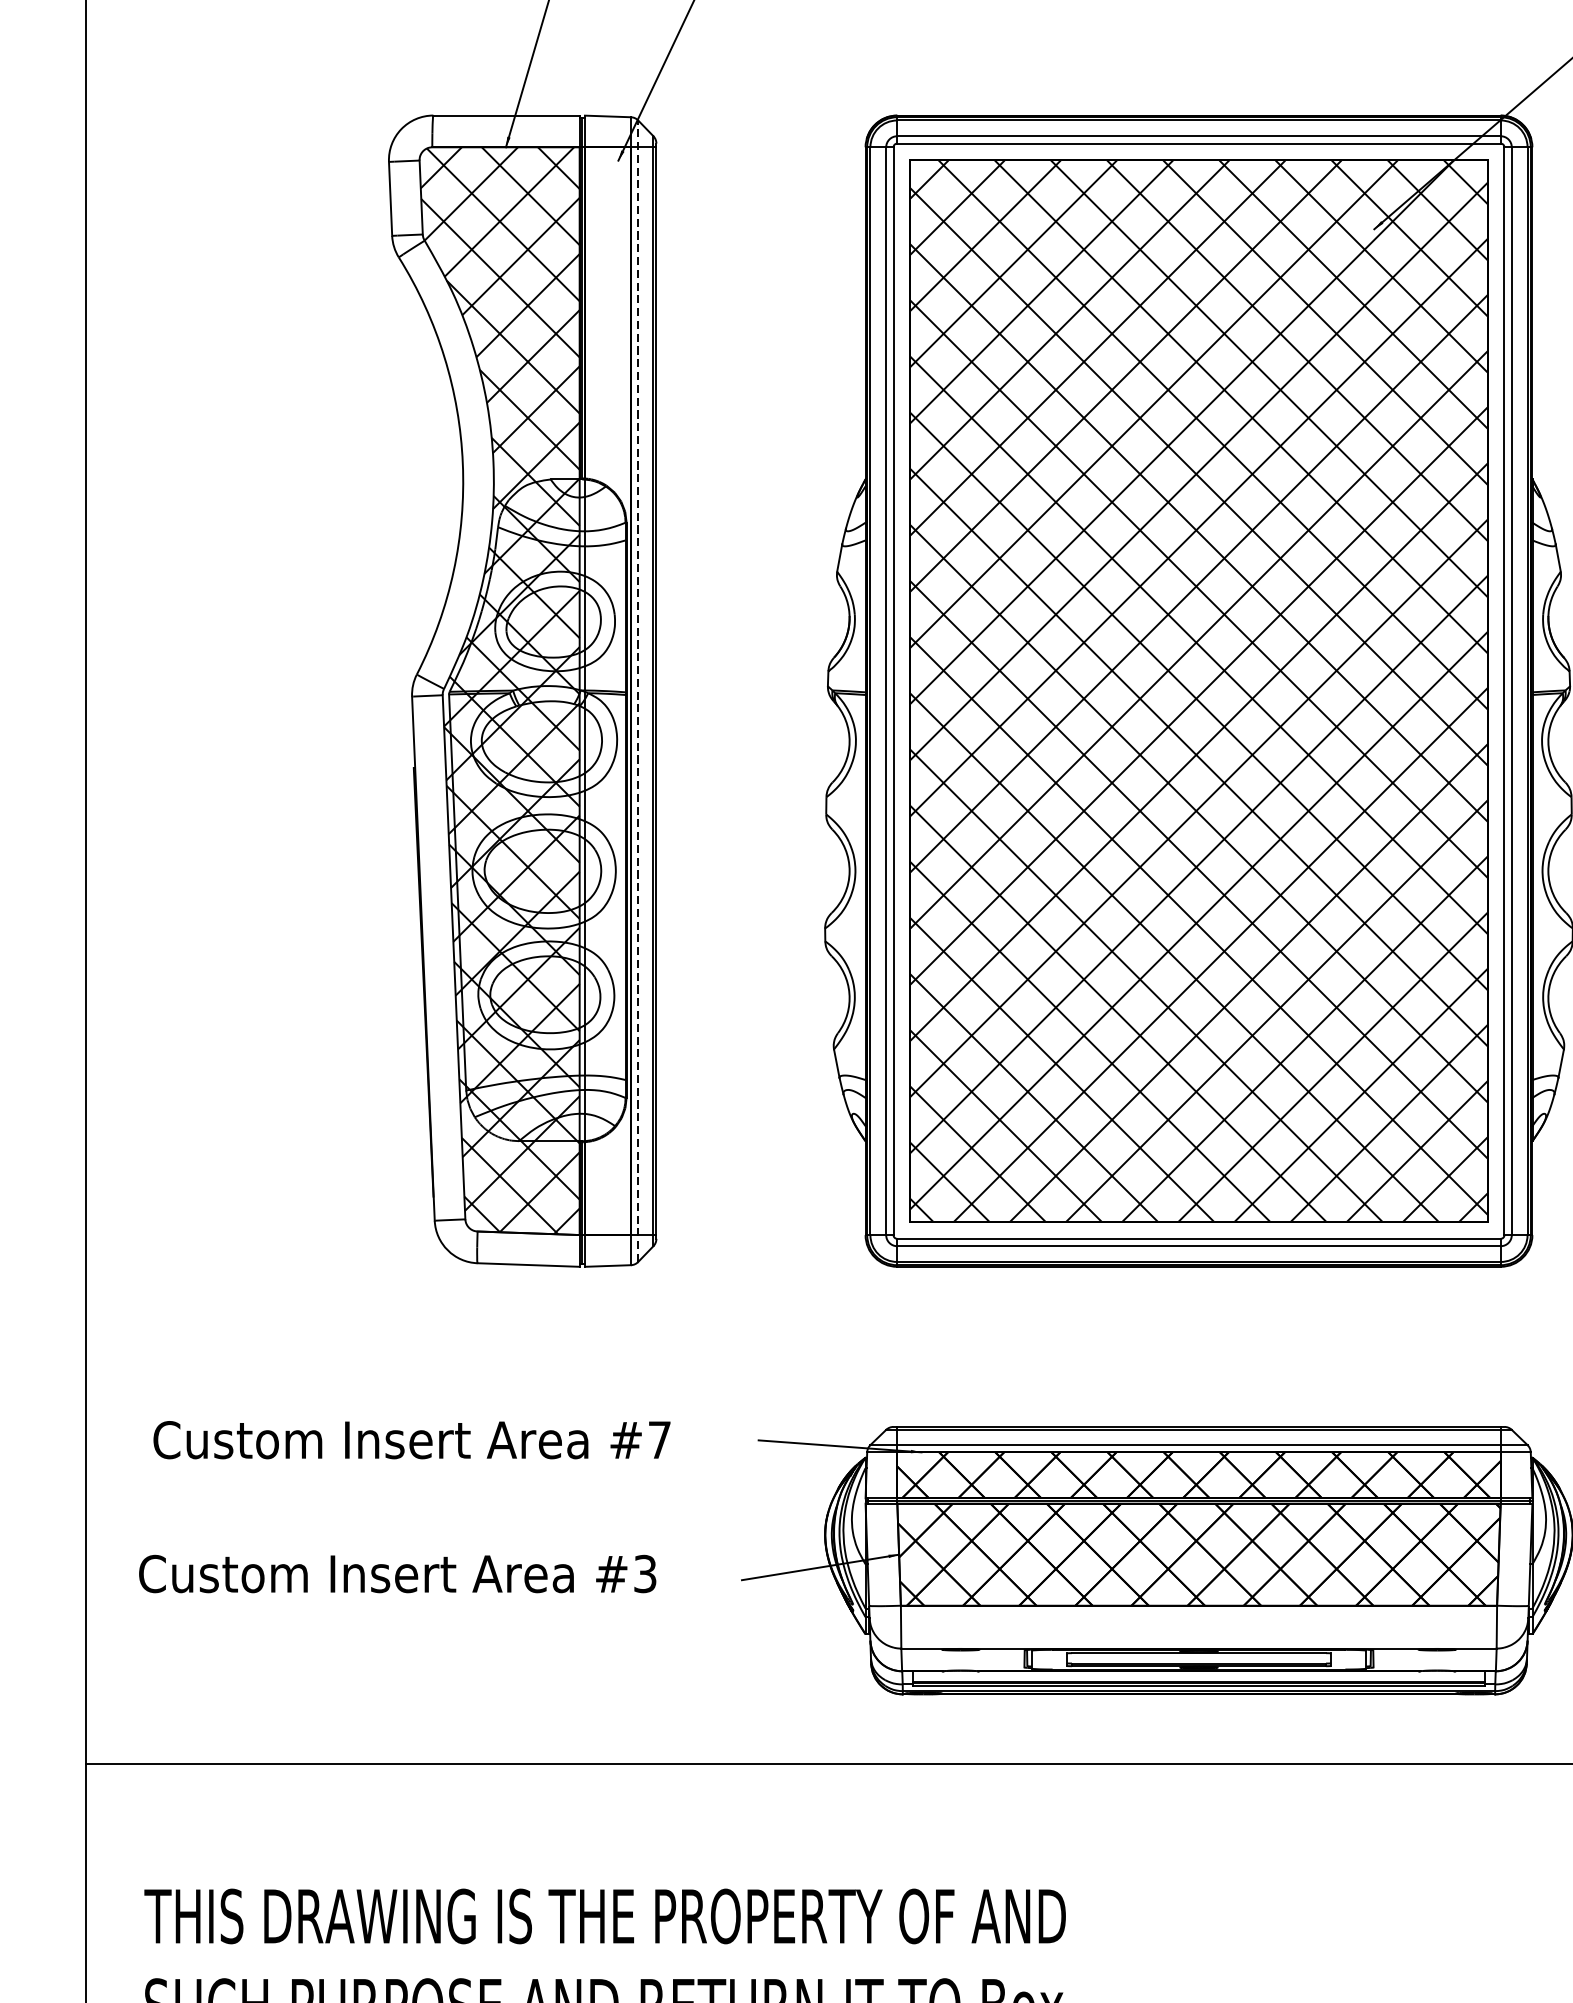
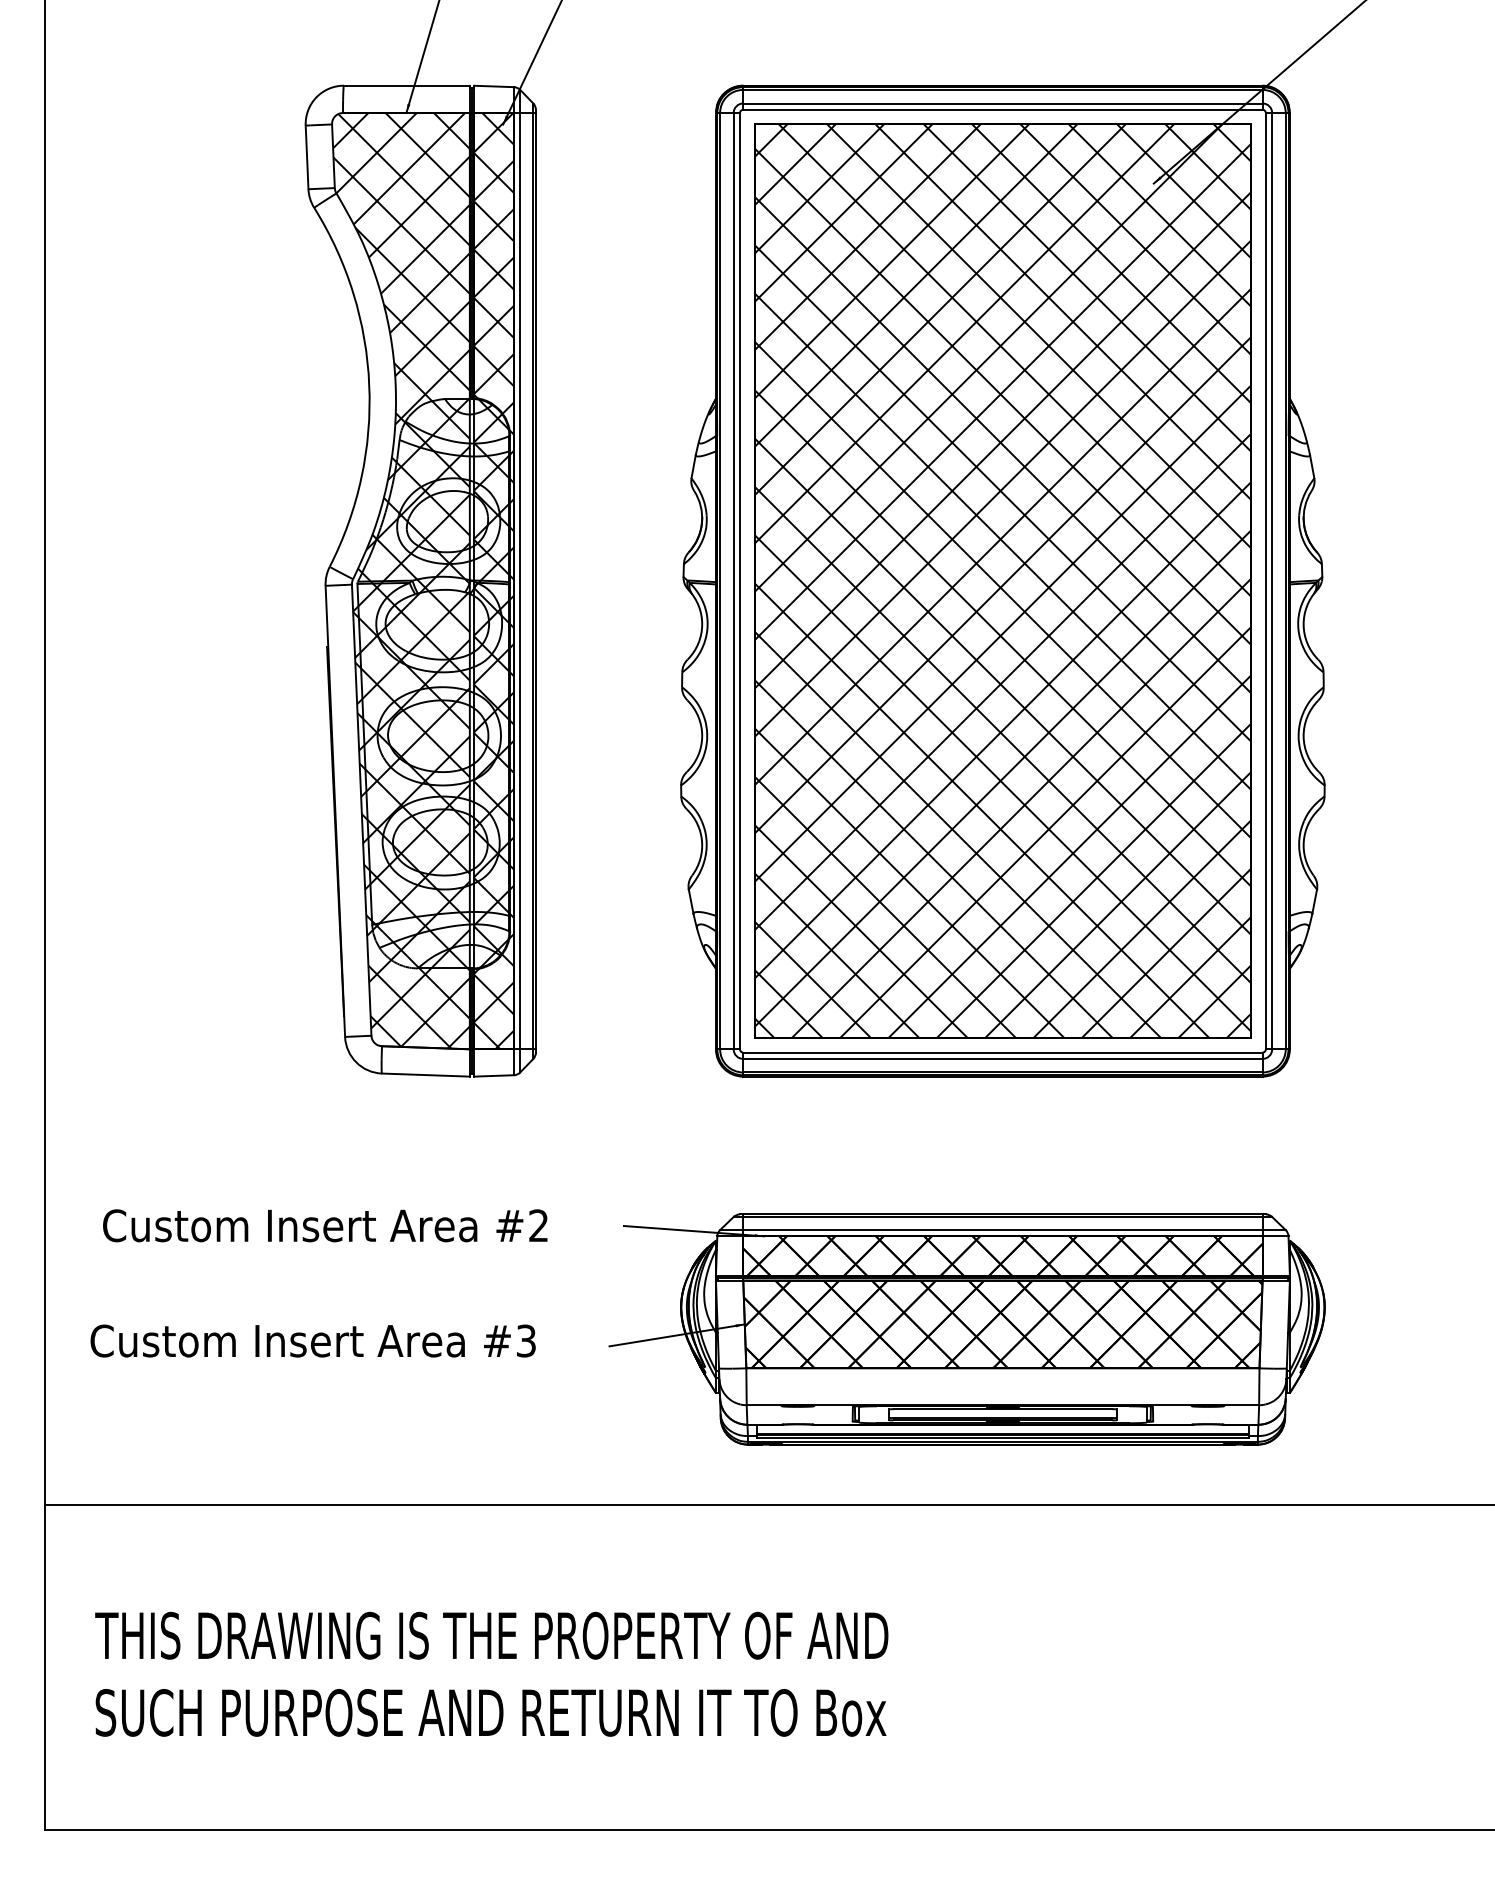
line: (638, 690) -> (520, 580), dashed -> solid
hatch: (608, 691) -> (494, 581), added
text: (659, 1439) -> (538, 1225), #7 -> #2

